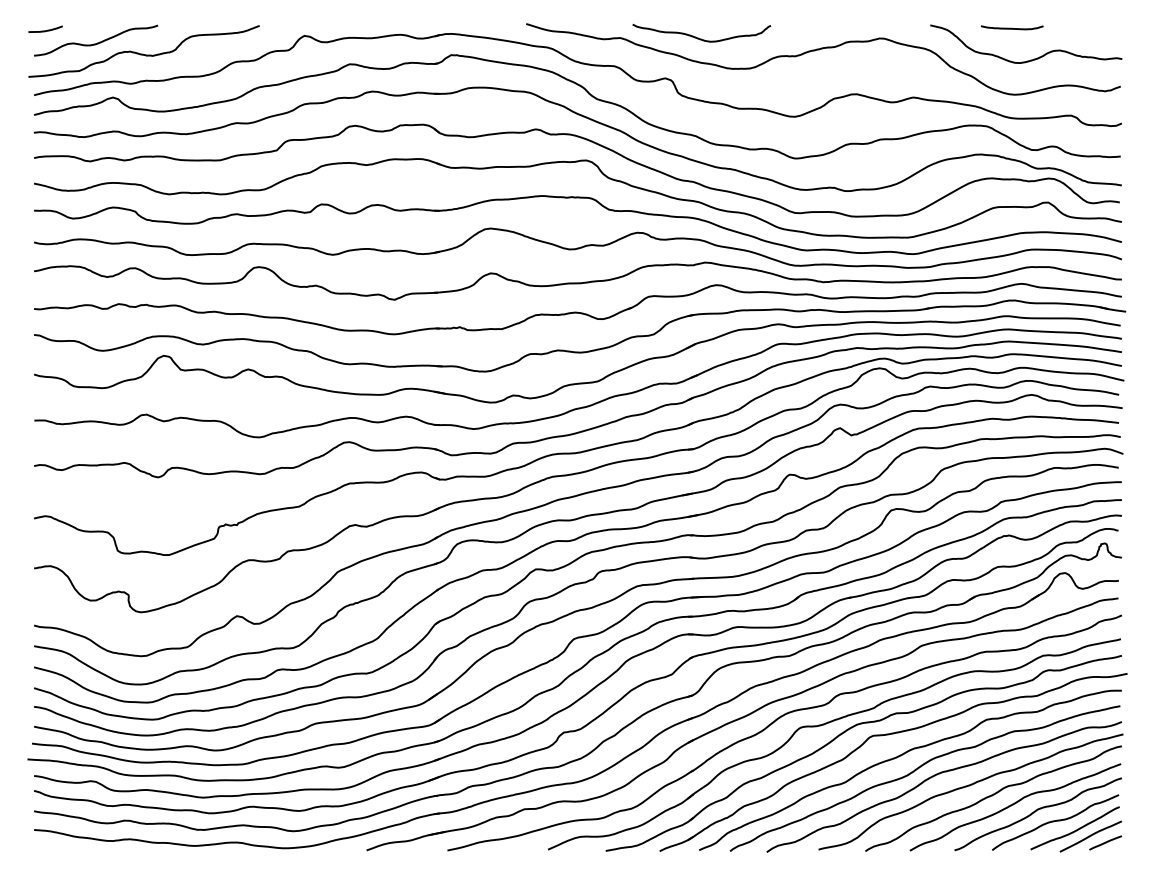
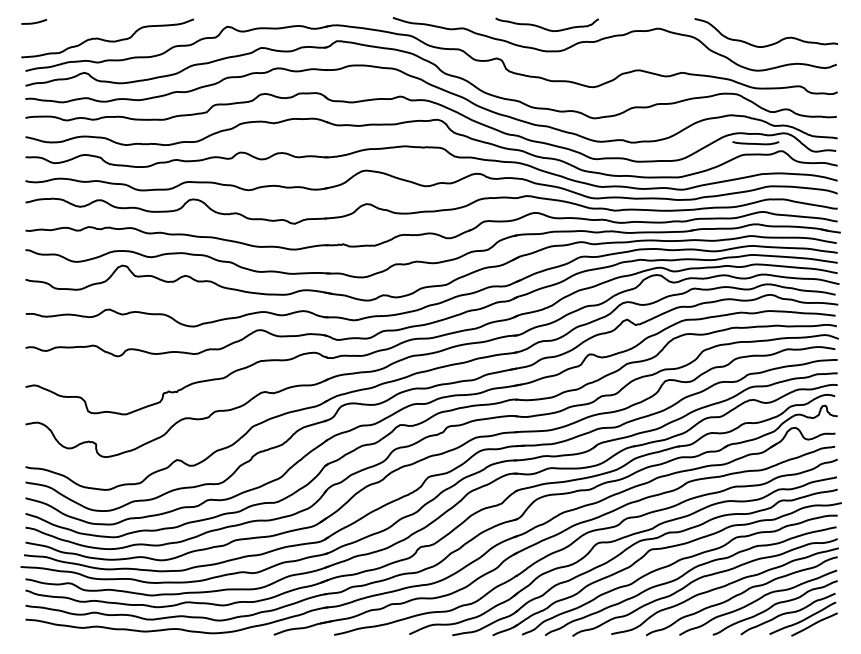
curve: (1012, 27) -> (756, 142), moved
curve: (698, 37) -> (544, 27), moved
curve: (97, 42) -> (72, 31), removed
line: (1105, 842) -> (825, 628), removed

